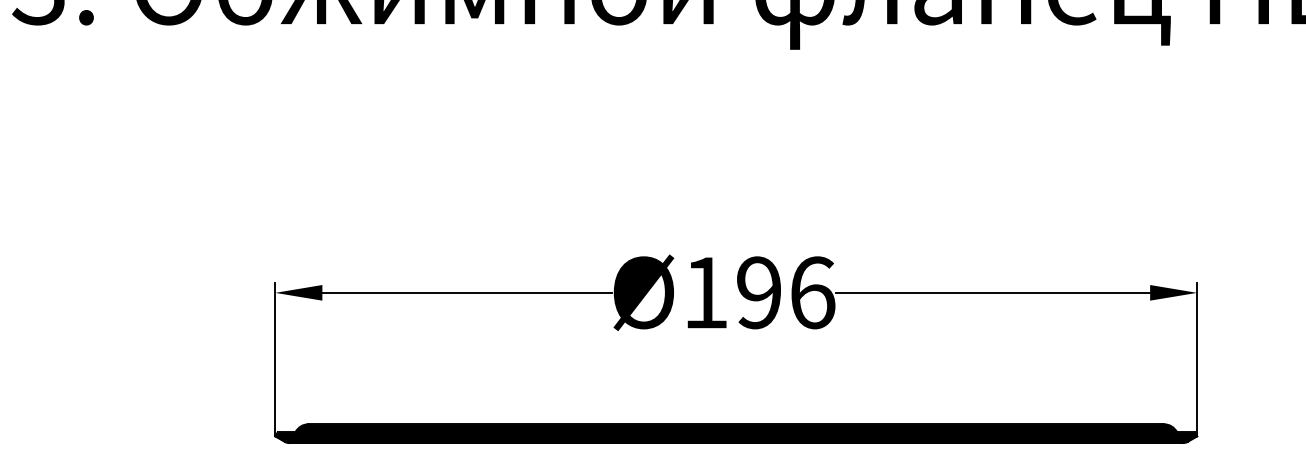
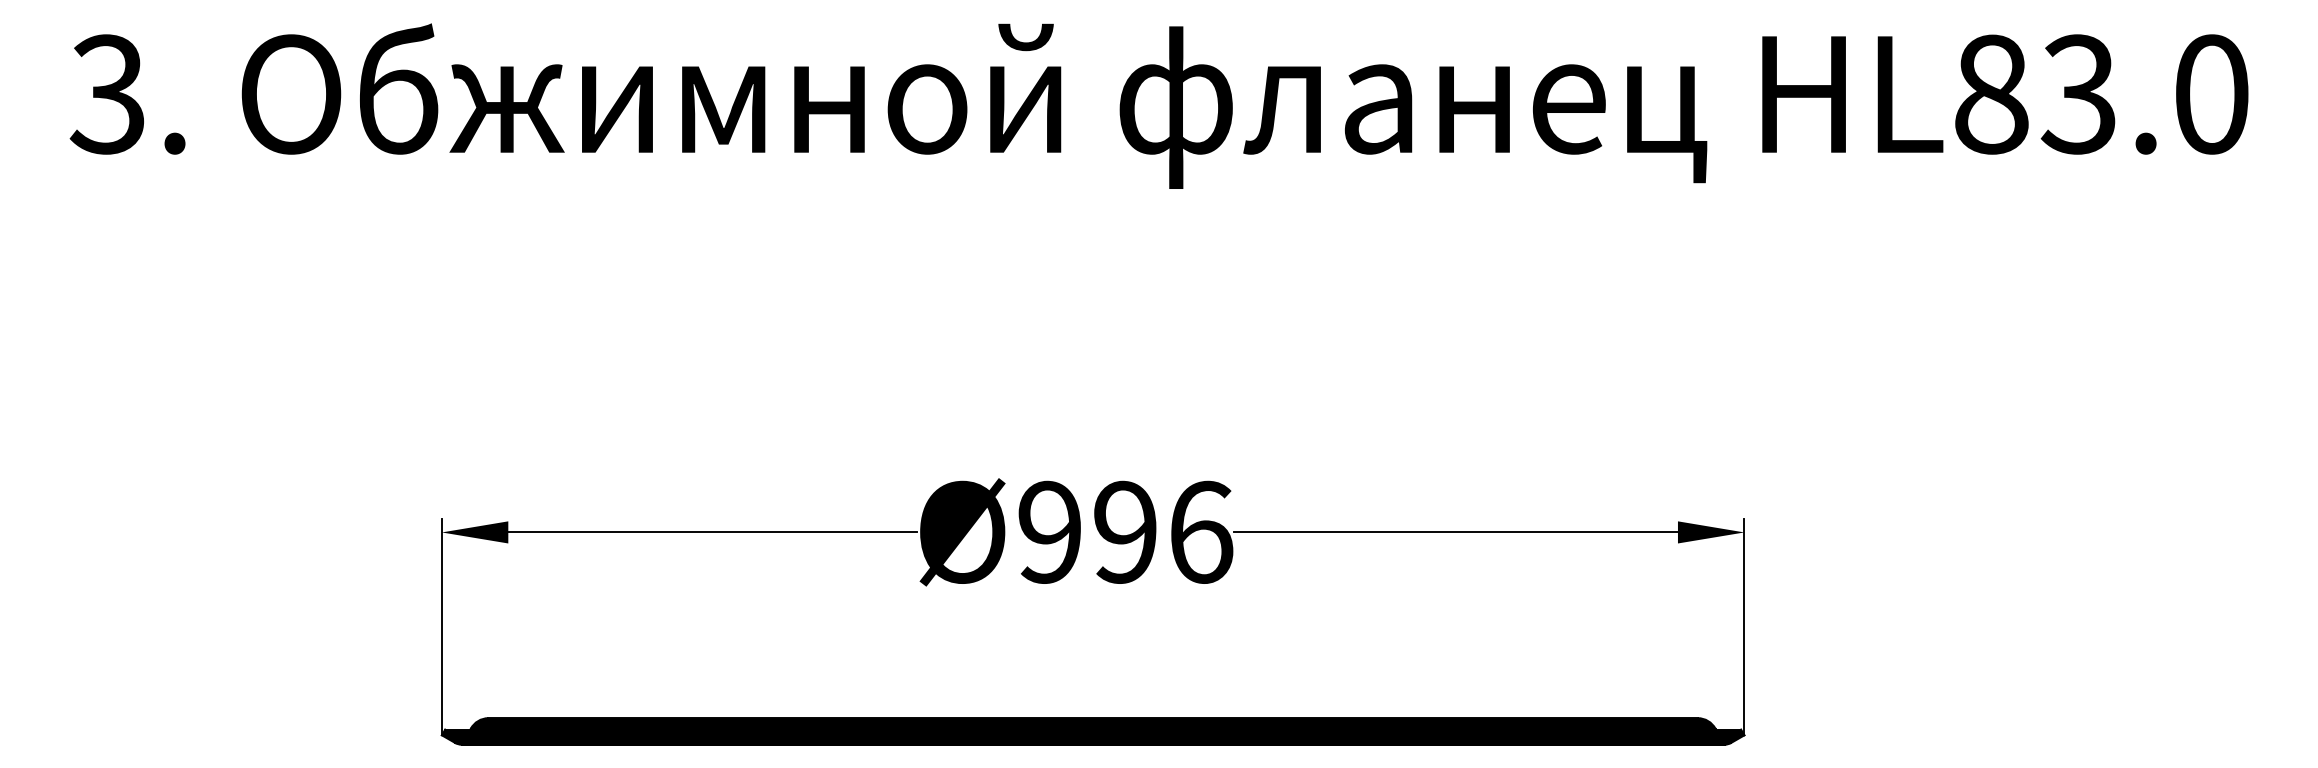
text: (705, 292) -> (1049, 531), Ø196 -> Ø996

